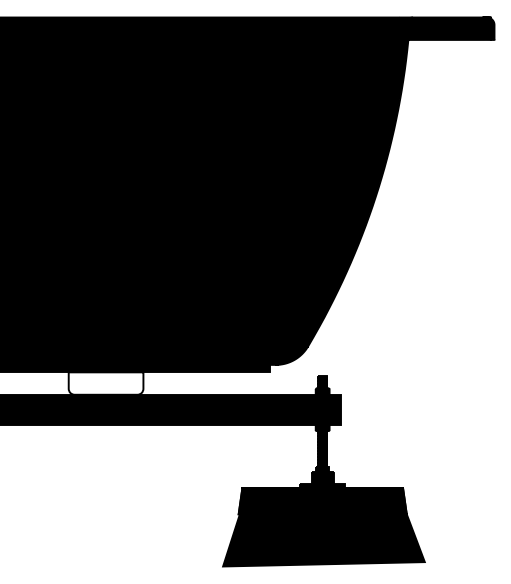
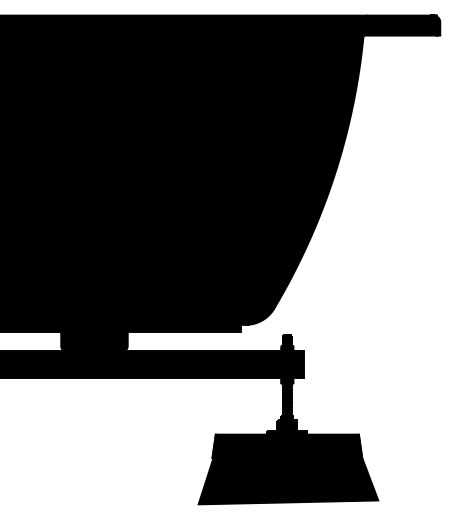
fill: (105, 383) -> (93, 341), added

